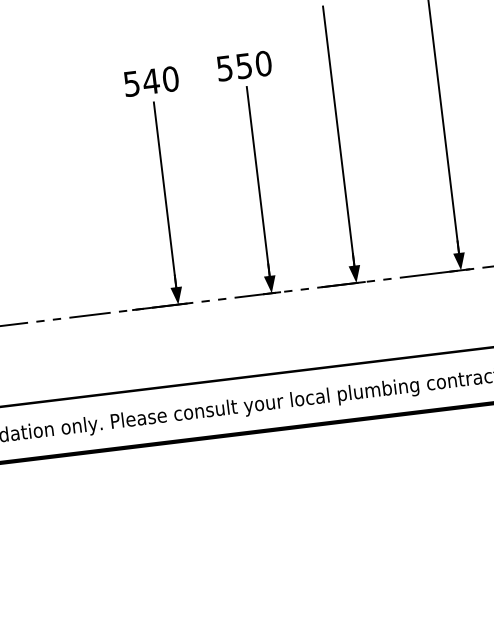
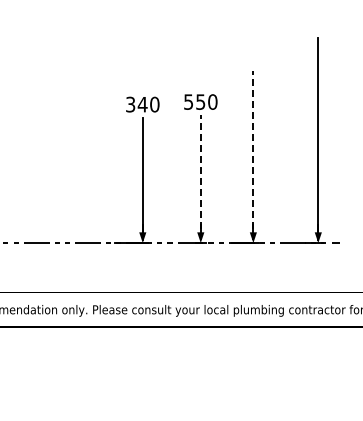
text: (131, 82) -> (130, 103), 540 -> 340
line: (339, 141) -> (253, 155), solid -> dashed
line: (258, 186) -> (200, 176), solid -> dashed

